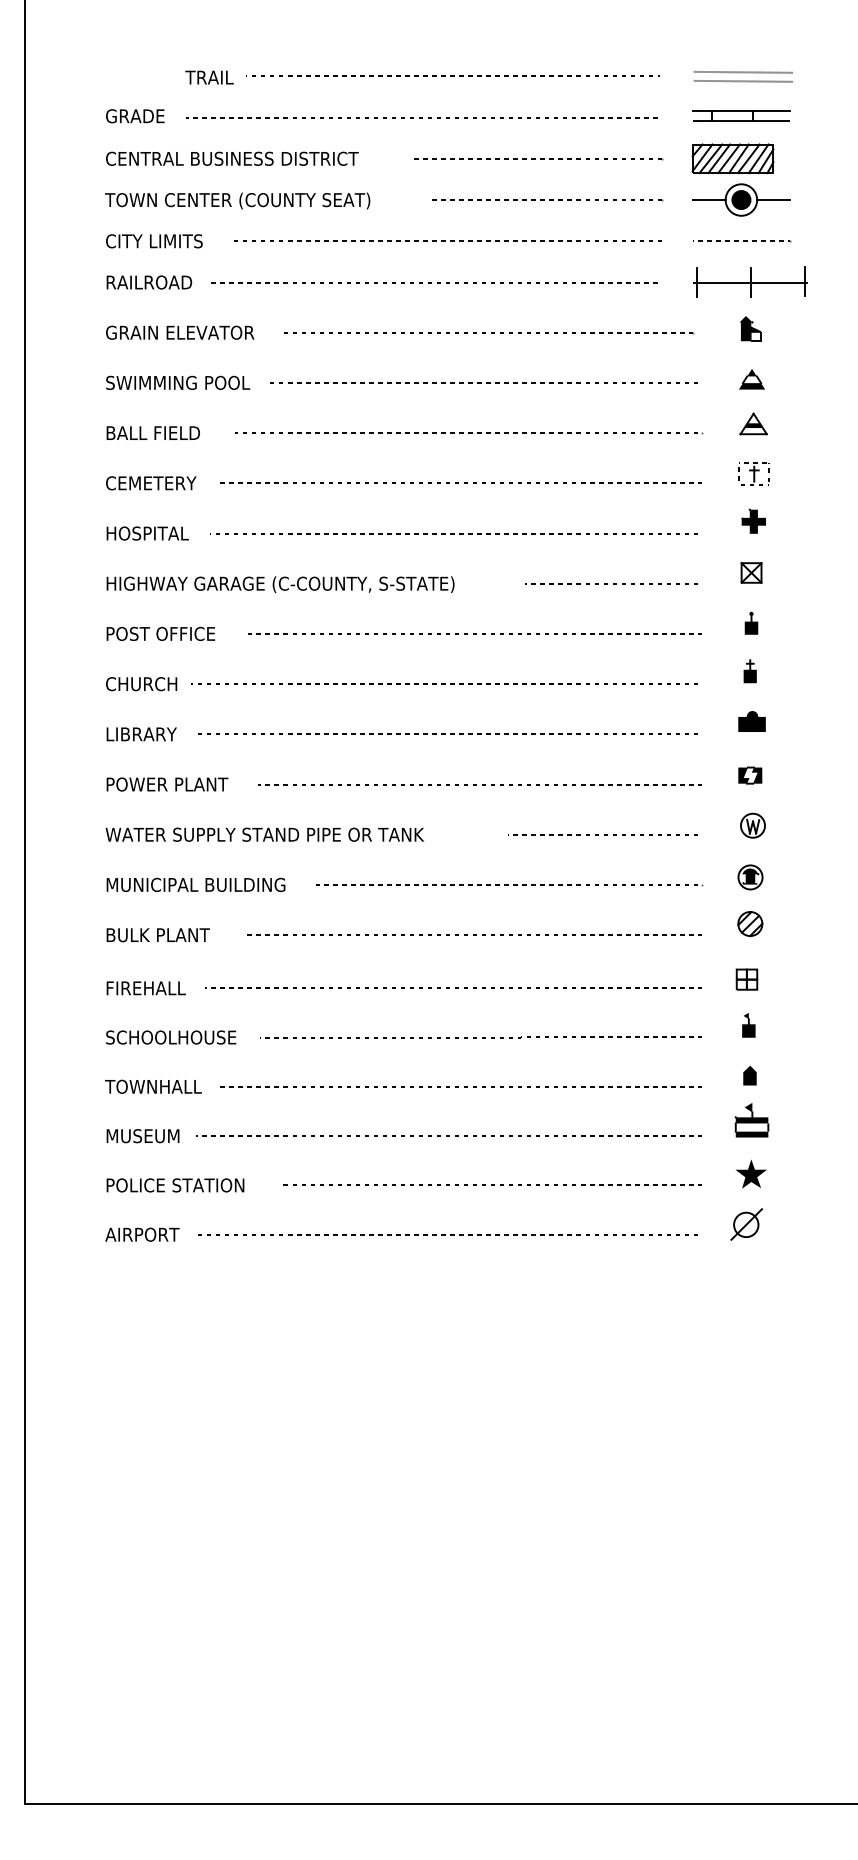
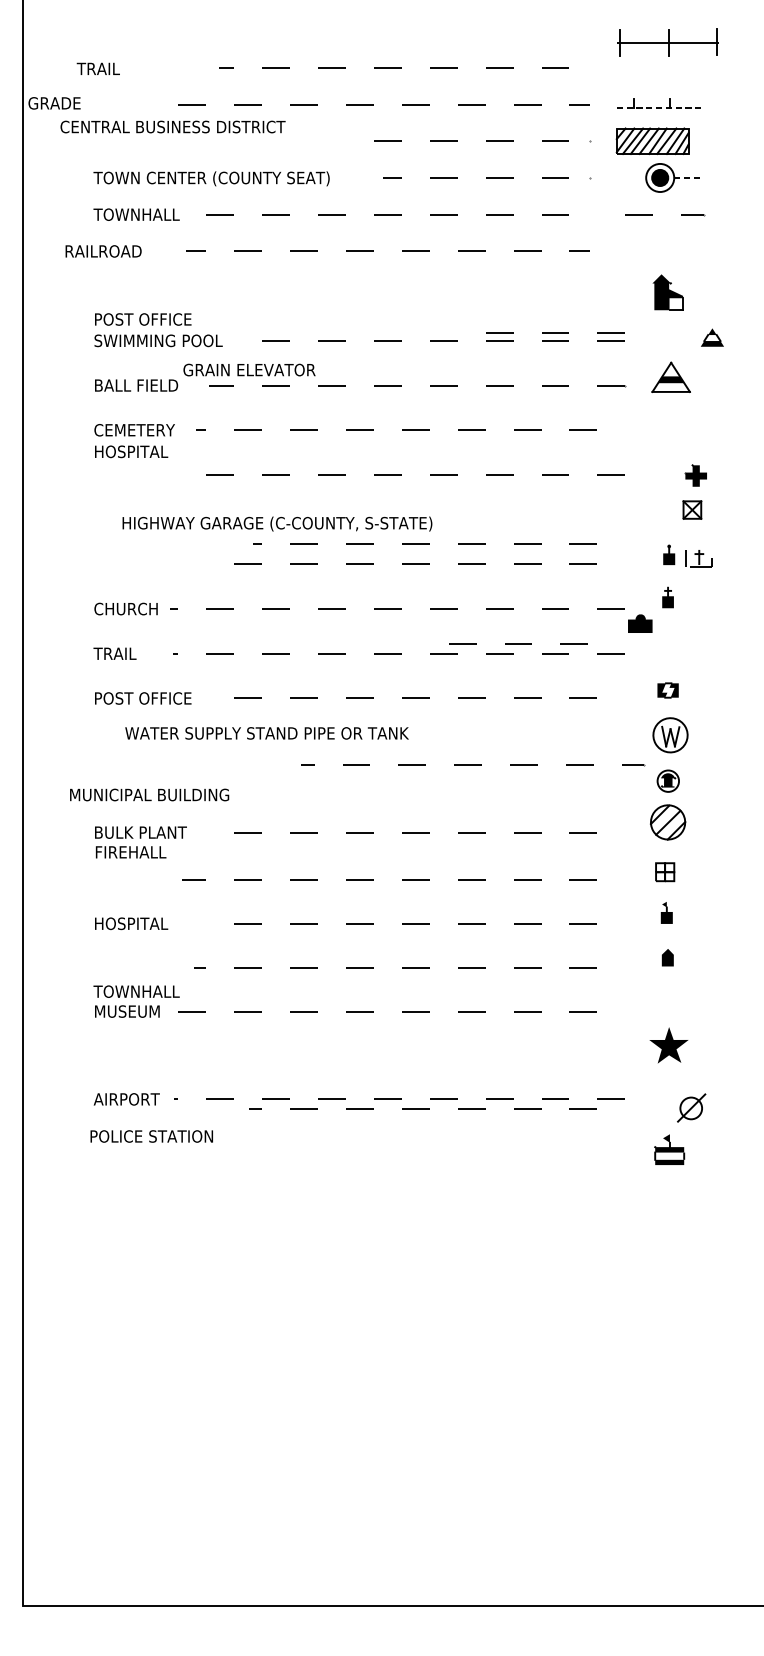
line: (743, 71) -> (662, 63), removed
text: (209, 77) -> (98, 68), moved
line: (743, 80) -> (662, 71), removed
line: (741, 111) -> (660, 99), removed
text: (135, 116) -> (54, 103), moved
line: (741, 121) -> (660, 108), solid -> dashed
text: (232, 158) -> (173, 126), moved
line: (708, 200) -> (630, 178), removed
line: (774, 200) -> (689, 178), solid -> dashed
text: (153, 241) -> (136, 214), CITY LIMITS -> TOWNHALL
part: (750, 281) -> (668, 42), moved
text: (149, 282) -> (103, 251), moved
part: (750, 328) -> (668, 292), size x1.6
text: (180, 332) -> (249, 369), moved
line: (491, 333) -> (437, 544), moved
part: (751, 379) -> (711, 337), moved
part: (753, 423) -> (670, 376), size x1.6
part: (753, 473) -> (698, 556), moved
part: (753, 520) -> (695, 474), moved
text: (147, 533) -> (131, 451), moved
part: (751, 572) -> (692, 509), moved
line: (613, 583) -> (546, 332), moved
text: (280, 584) -> (277, 523), moved
text: (160, 633) -> (142, 319), moved
part: (751, 721) -> (639, 623), moved
text: (140, 734) -> (125, 653), LIBRARY -> TRAIL
text: (178, 784) -> (158, 698), POWER PLANT -> POST OFFICE
part: (752, 825) -> (670, 734), size x1.6
text: (264, 834) -> (266, 733), moved
line: (604, 834) -> (524, 644), moved
text: (195, 884) -> (149, 794), moved
line: (508, 885) -> (472, 765), moved
part: (750, 924) -> (668, 823), size x1.6
text: (145, 988) -> (130, 852), moved
text: (171, 1037) -> (152, 923), SCHOOLHOUSE -> HOSPITAL
text: (153, 1086) -> (136, 991), moved
part: (751, 1120) -> (669, 1149), moved
part: (750, 1173) -> (668, 1044), size x1.4
line: (492, 1184) -> (438, 1108), moved
text: (175, 1185) -> (151, 1136), moved
part: (746, 1224) -> (691, 1108), moved

